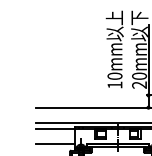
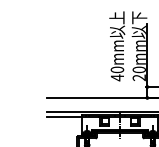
text: (113, 84) -> (116, 77), 10mm -> 40mm
line: (55, 144) -> (64, 130), removed

